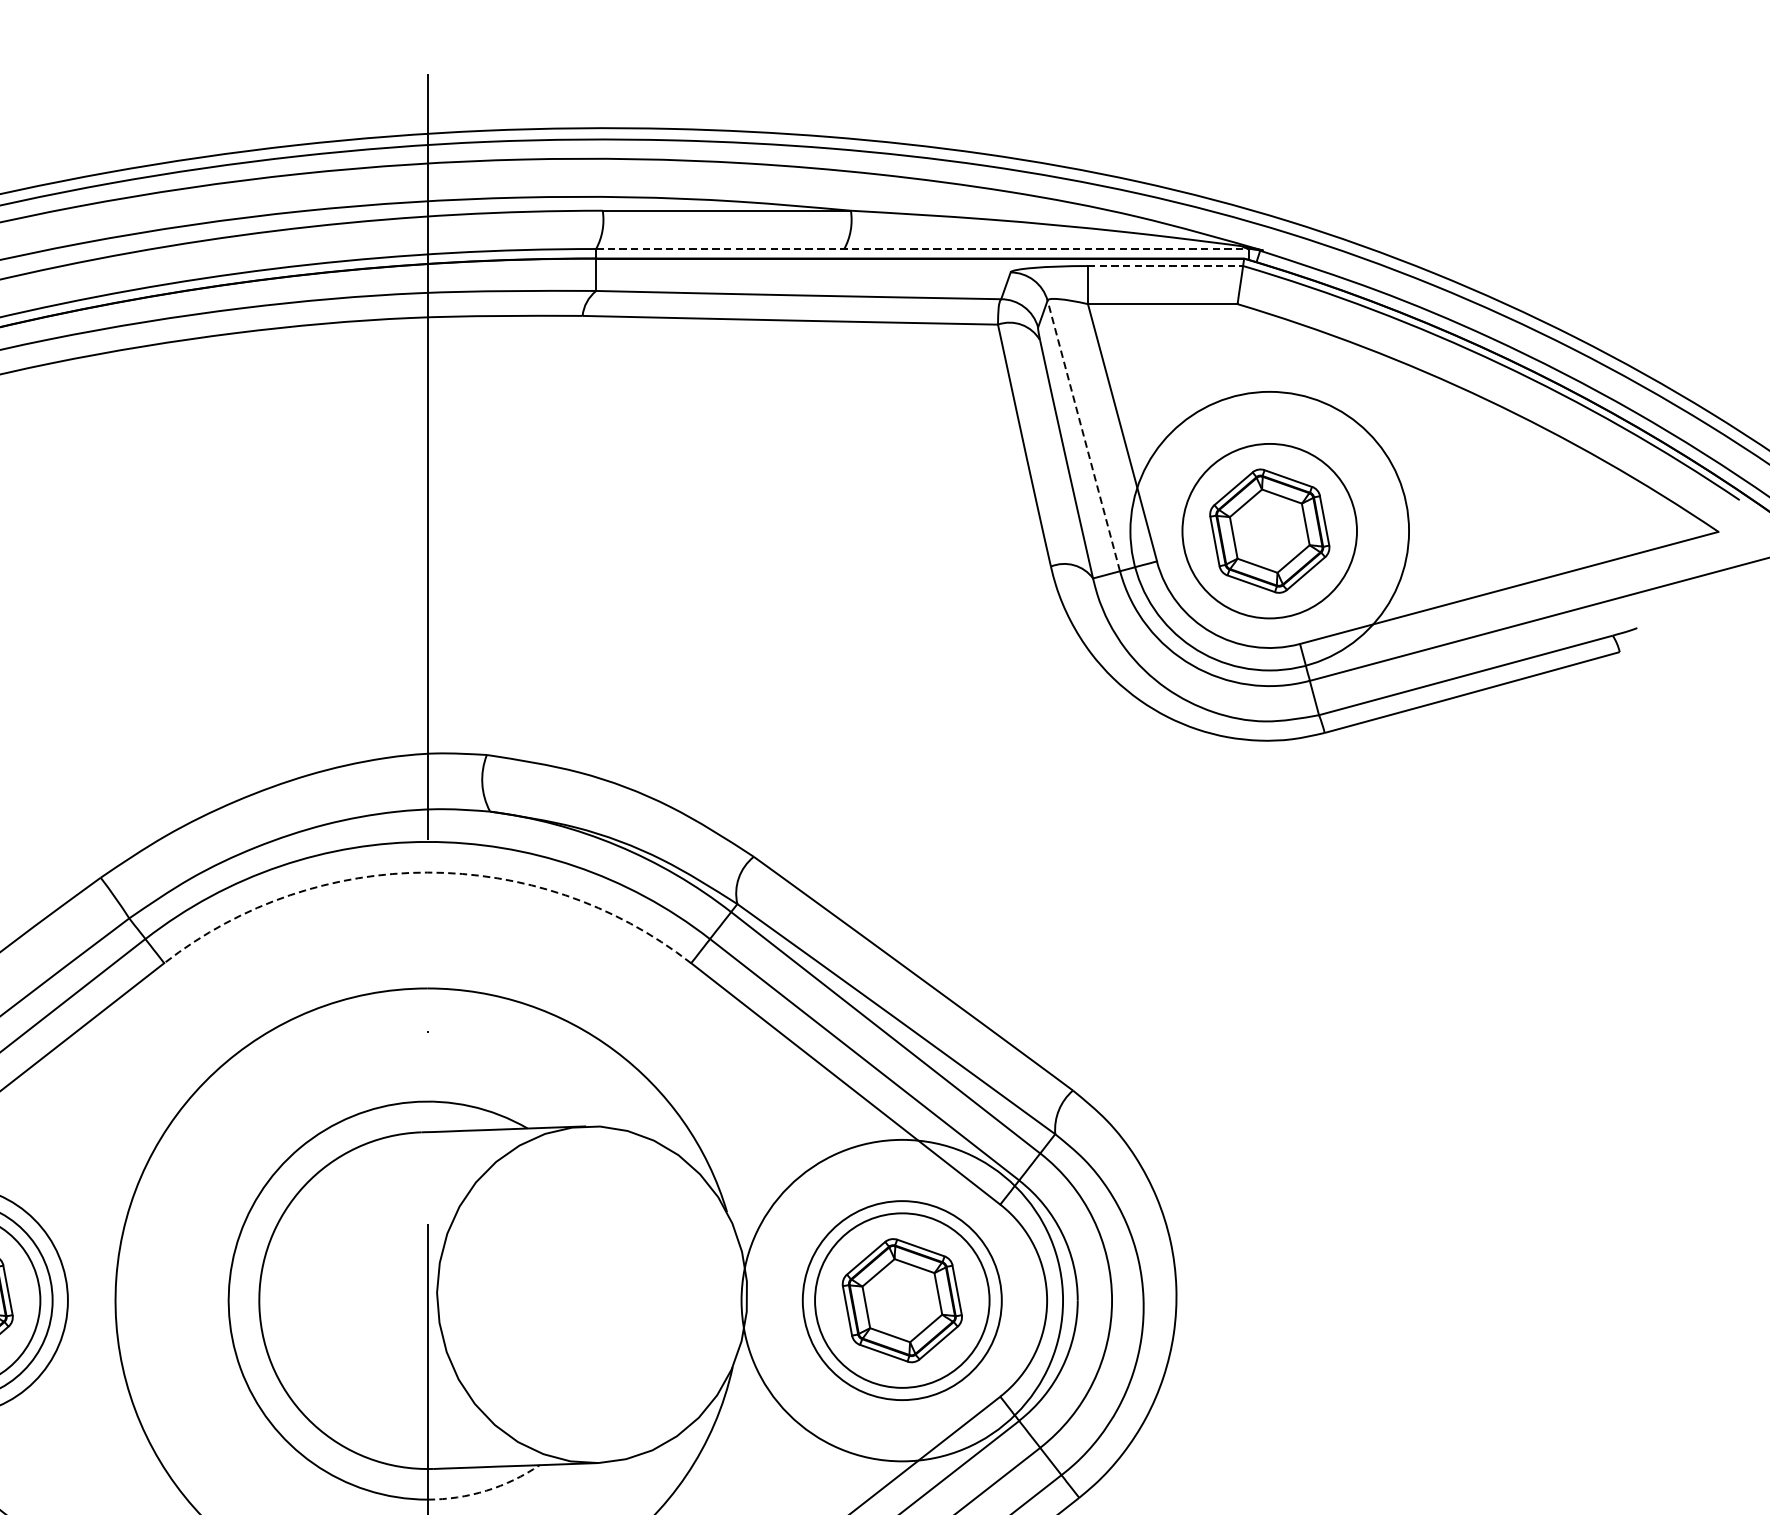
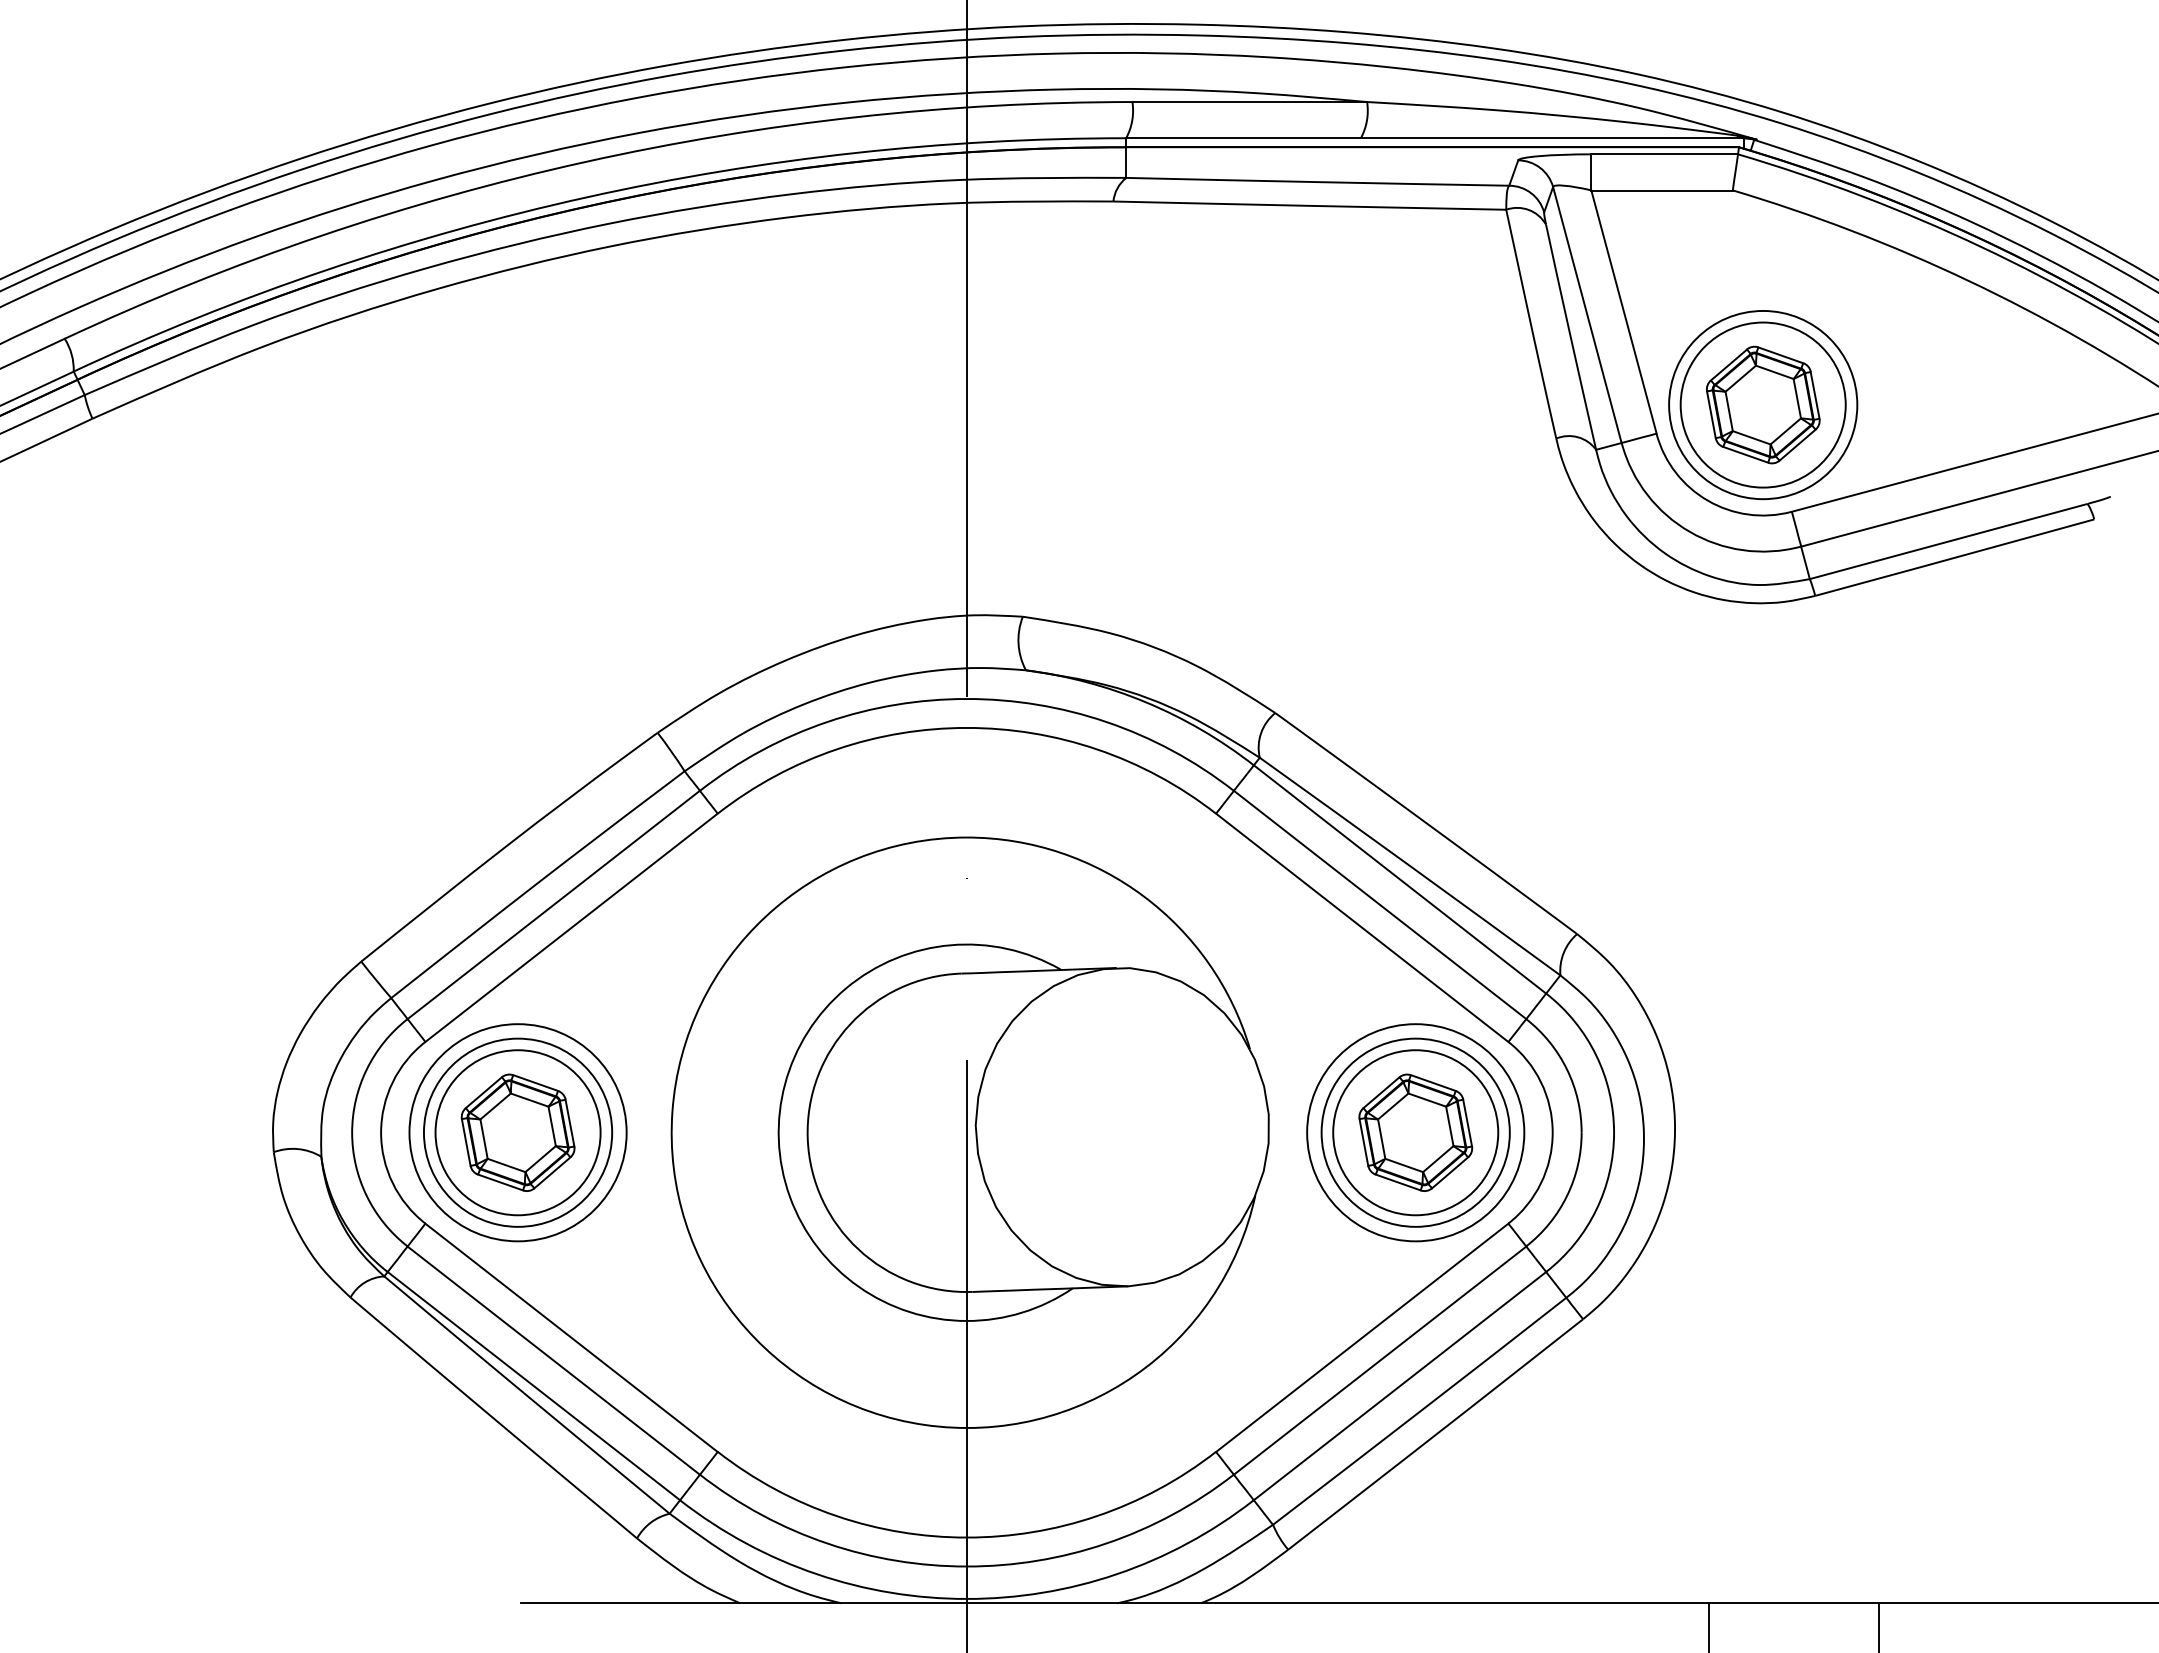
line: (922, 249) -> (1434, 138), dashed -> solid
line: (1166, 266) -> (1665, 154), dashed -> solid
line: (1083, 435) -> (1587, 314), dashed -> solid
circle: (1270, 530) -> (1763, 404), size x0.71
arc: (427, 872) -> (966, 727), dashed -> solid
circle: (902, 1300) -> (1415, 1132), size x0.71
arc: (486, 1490) -> (1022, 1312), dashed -> solid

